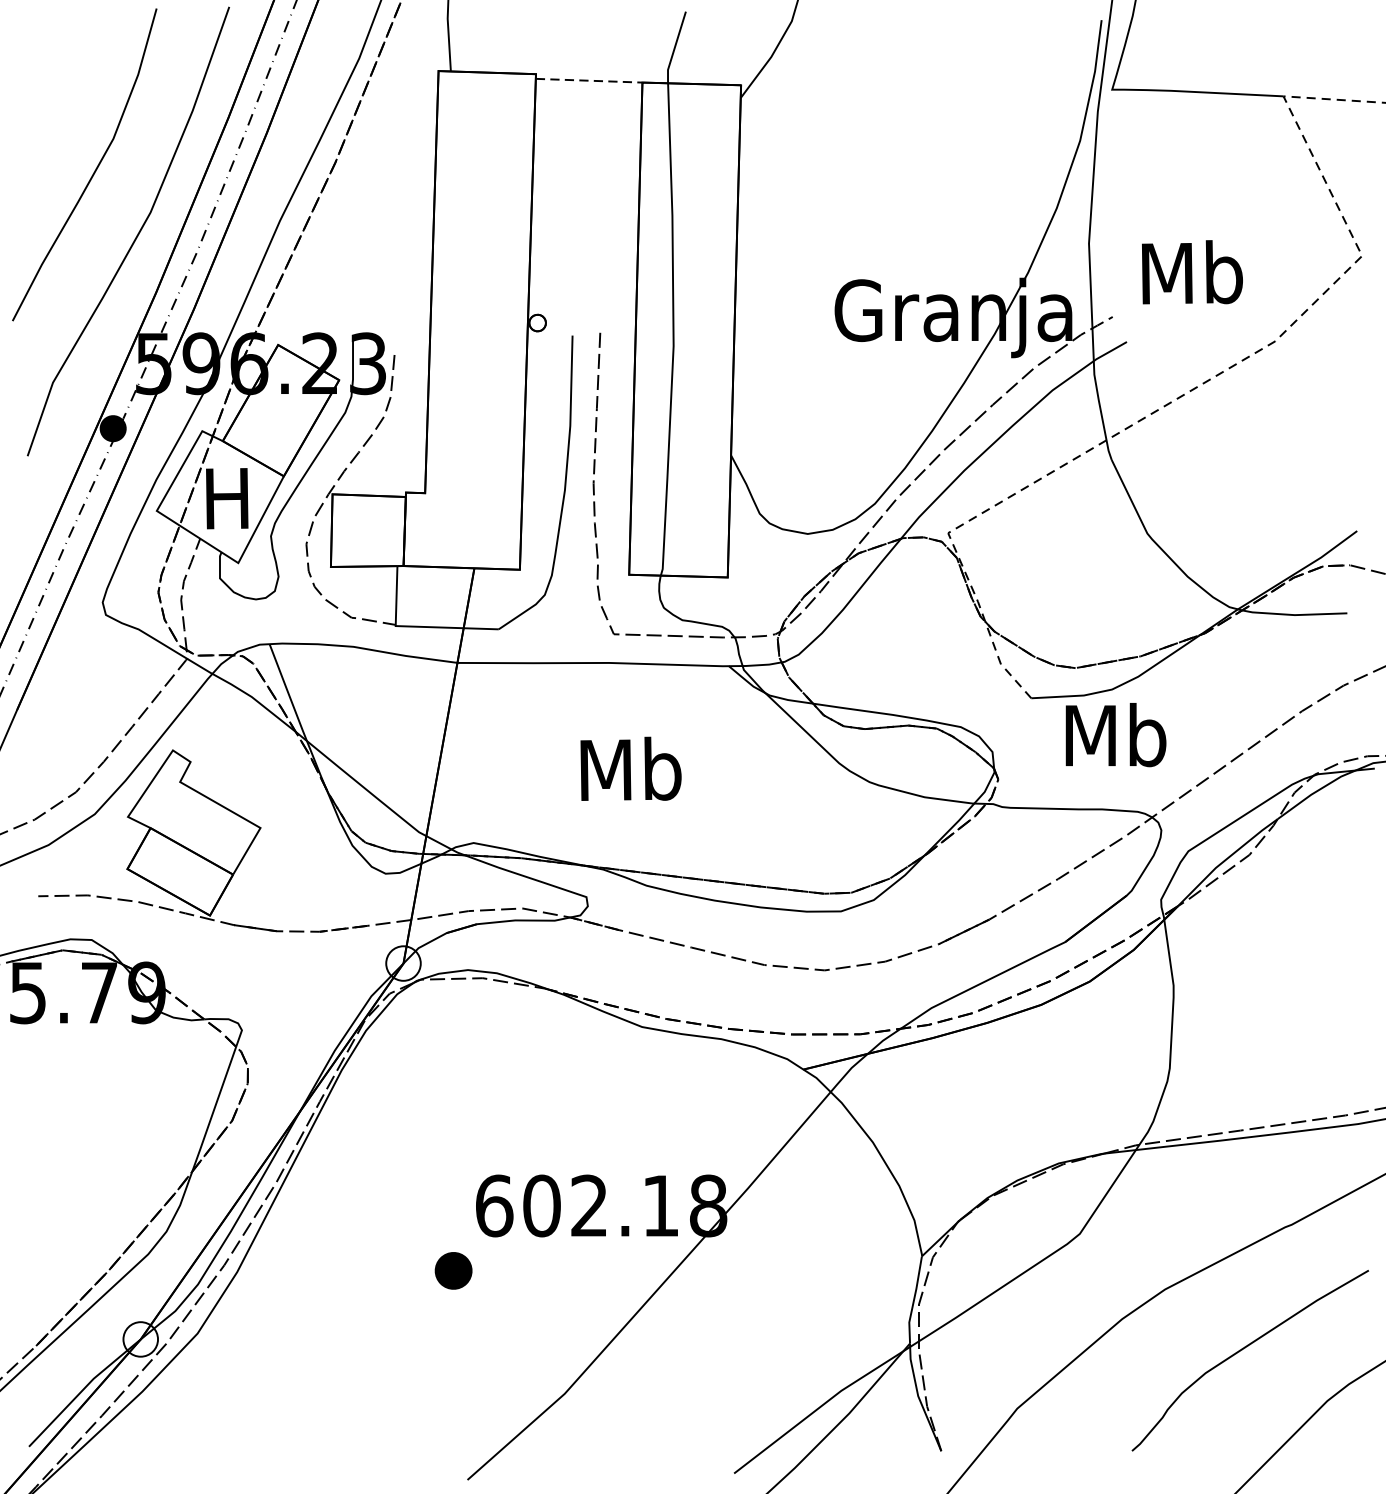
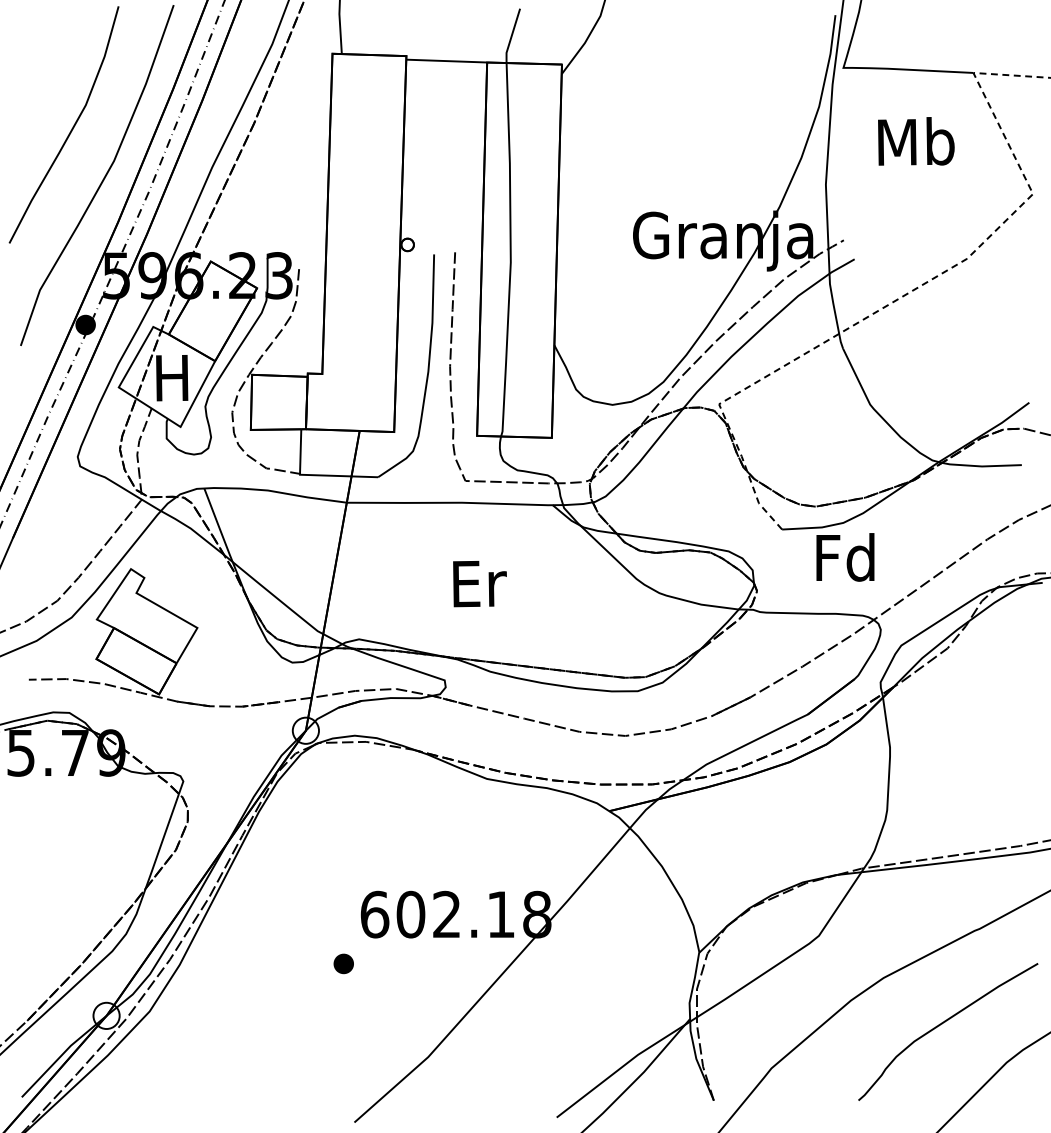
line: (590, 81) -> (447, 61), dashed -> solid
text: (1192, 272) -> (916, 141), moved
text: (1116, 735) -> (846, 557), Mb -> Fd
text: (631, 768) -> (478, 582), Mb -> Er
part: (453, 1270) -> (343, 963), size x0.71

